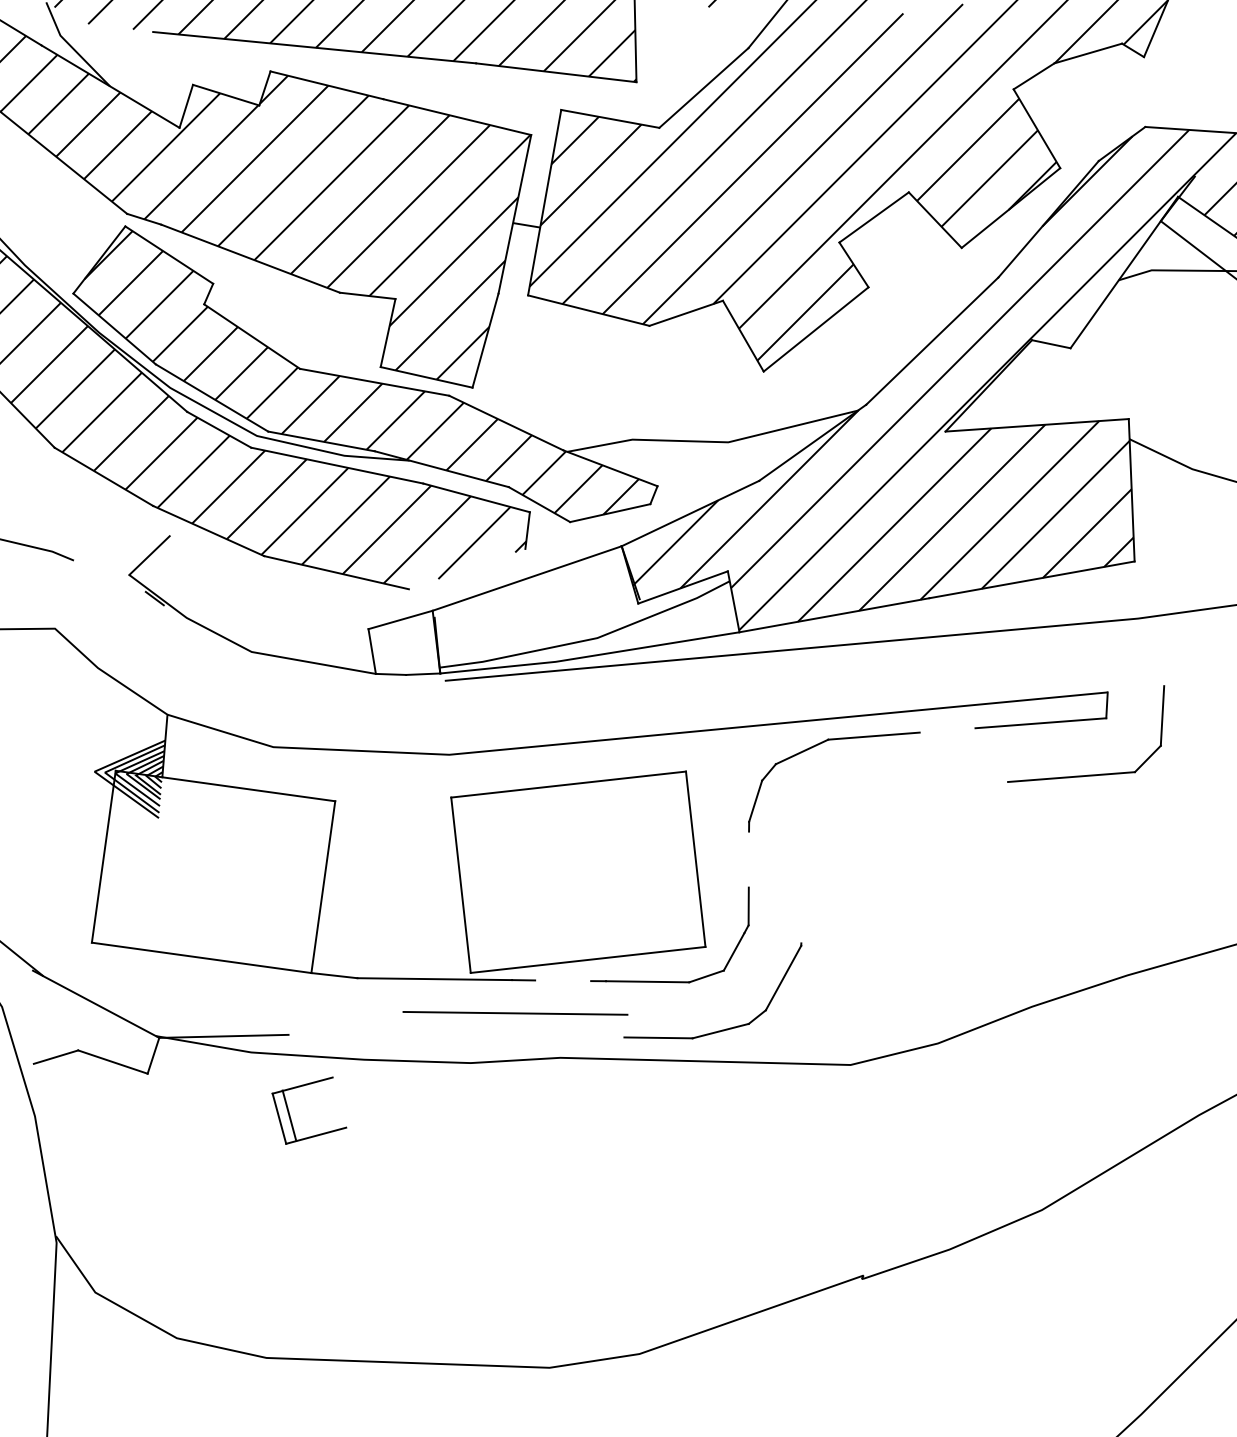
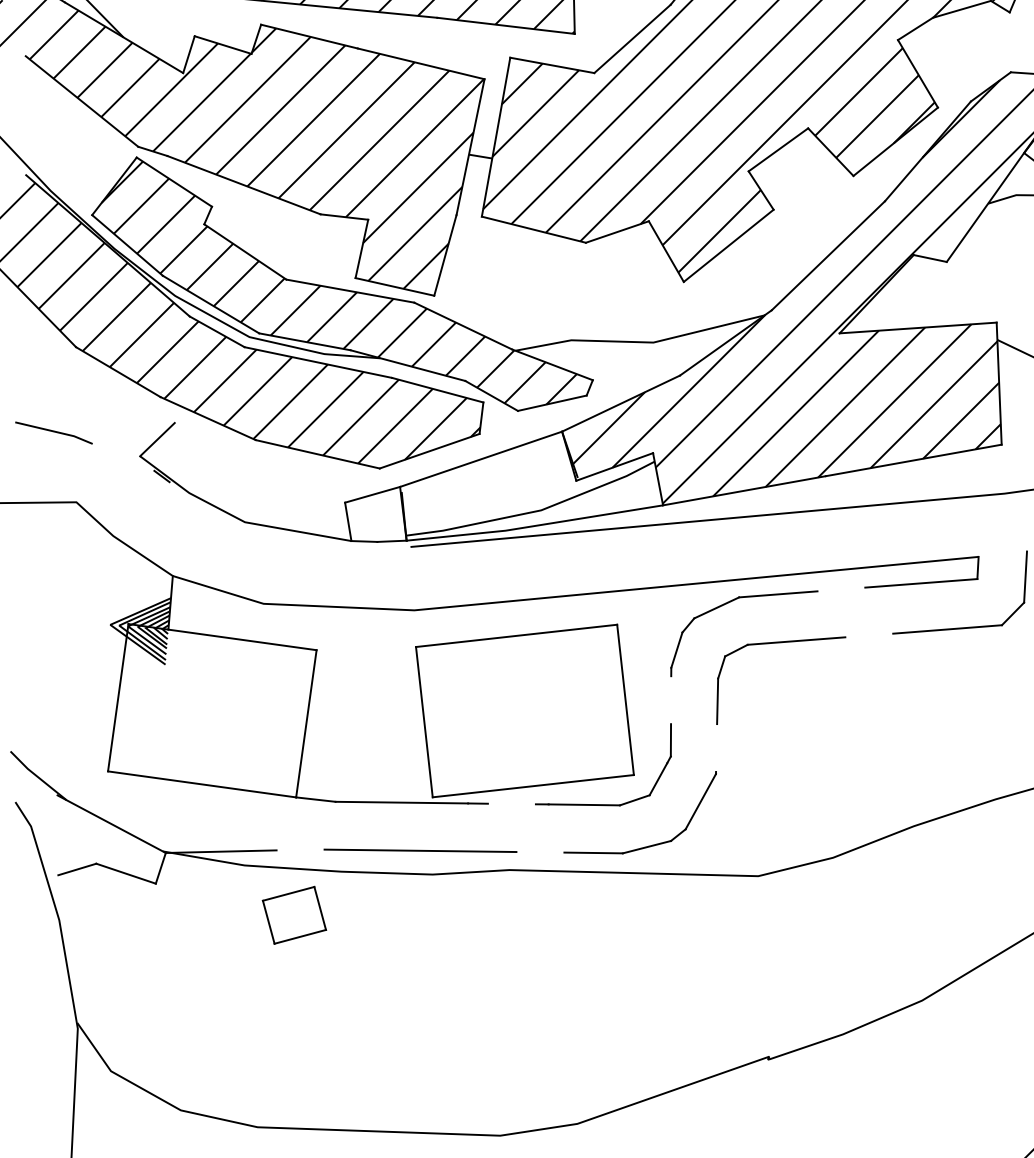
line: (466, 568) -> (429, 450), added
part: (874, 793) -> (778, 643), added
line: (515, 1013) -> (420, 850), moved
line: (289, 1115) -> (320, 908), moved

